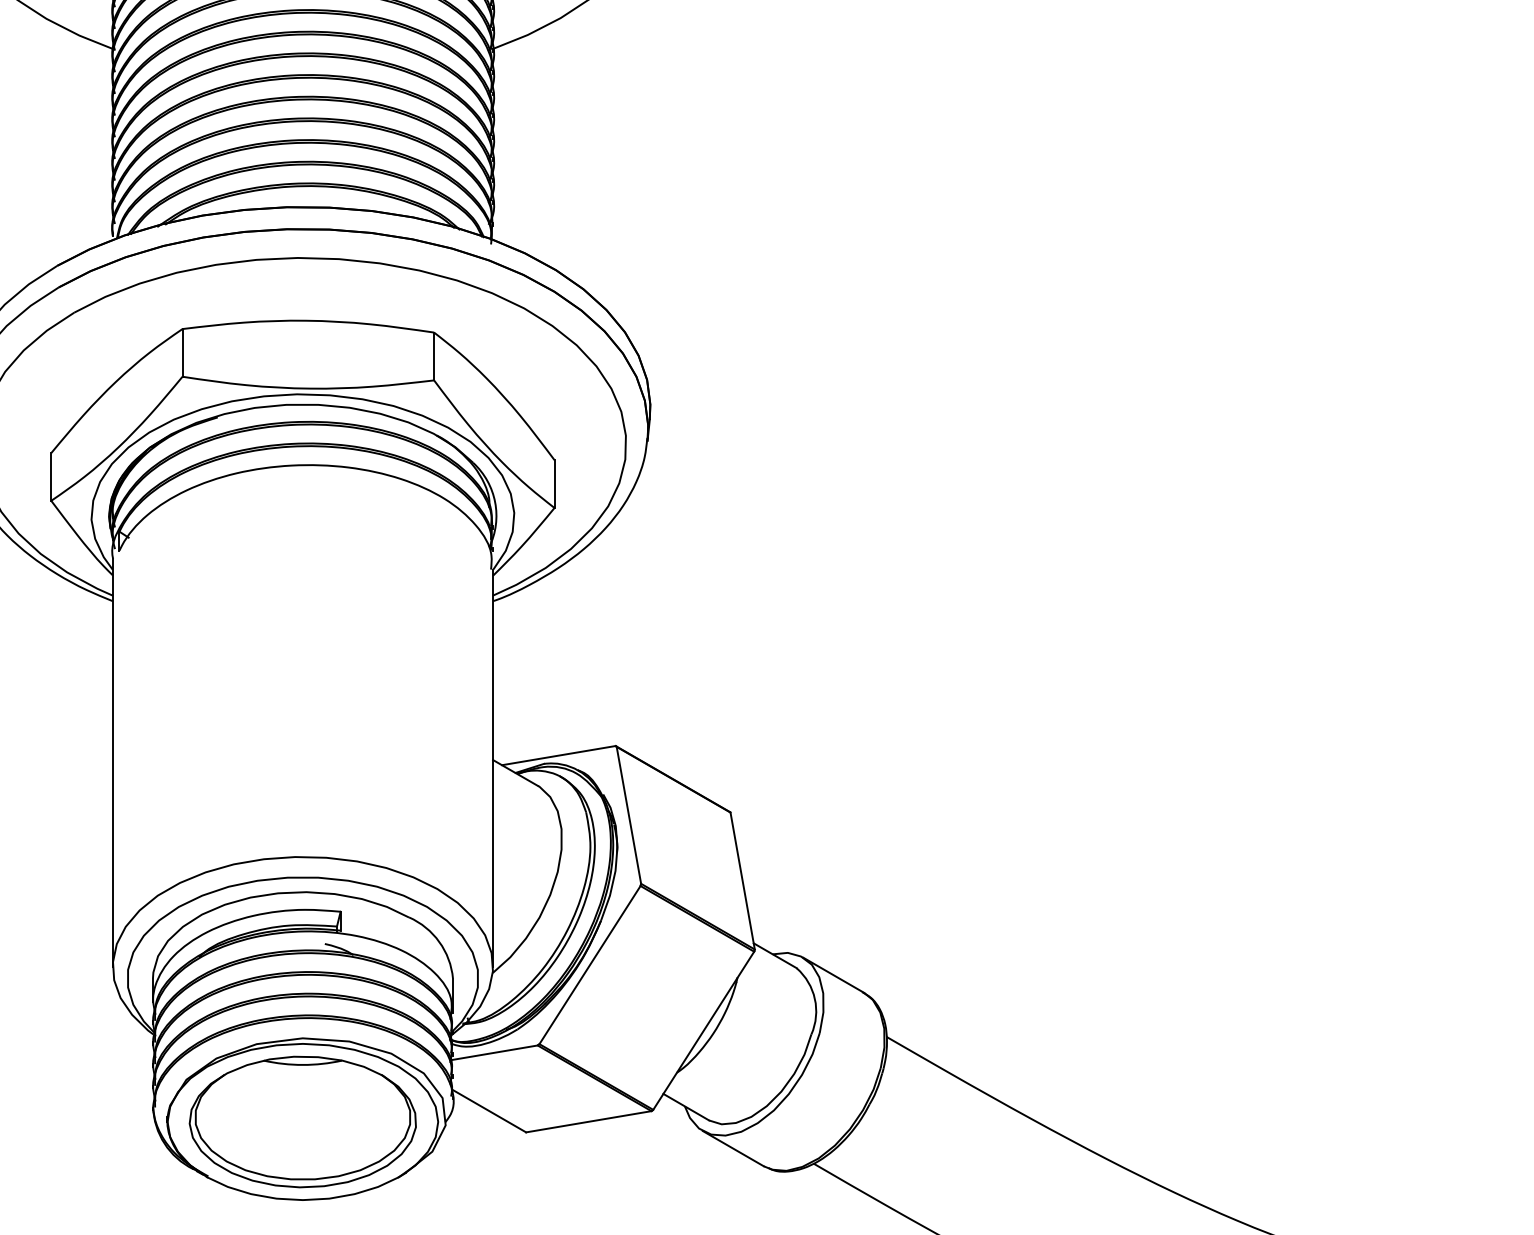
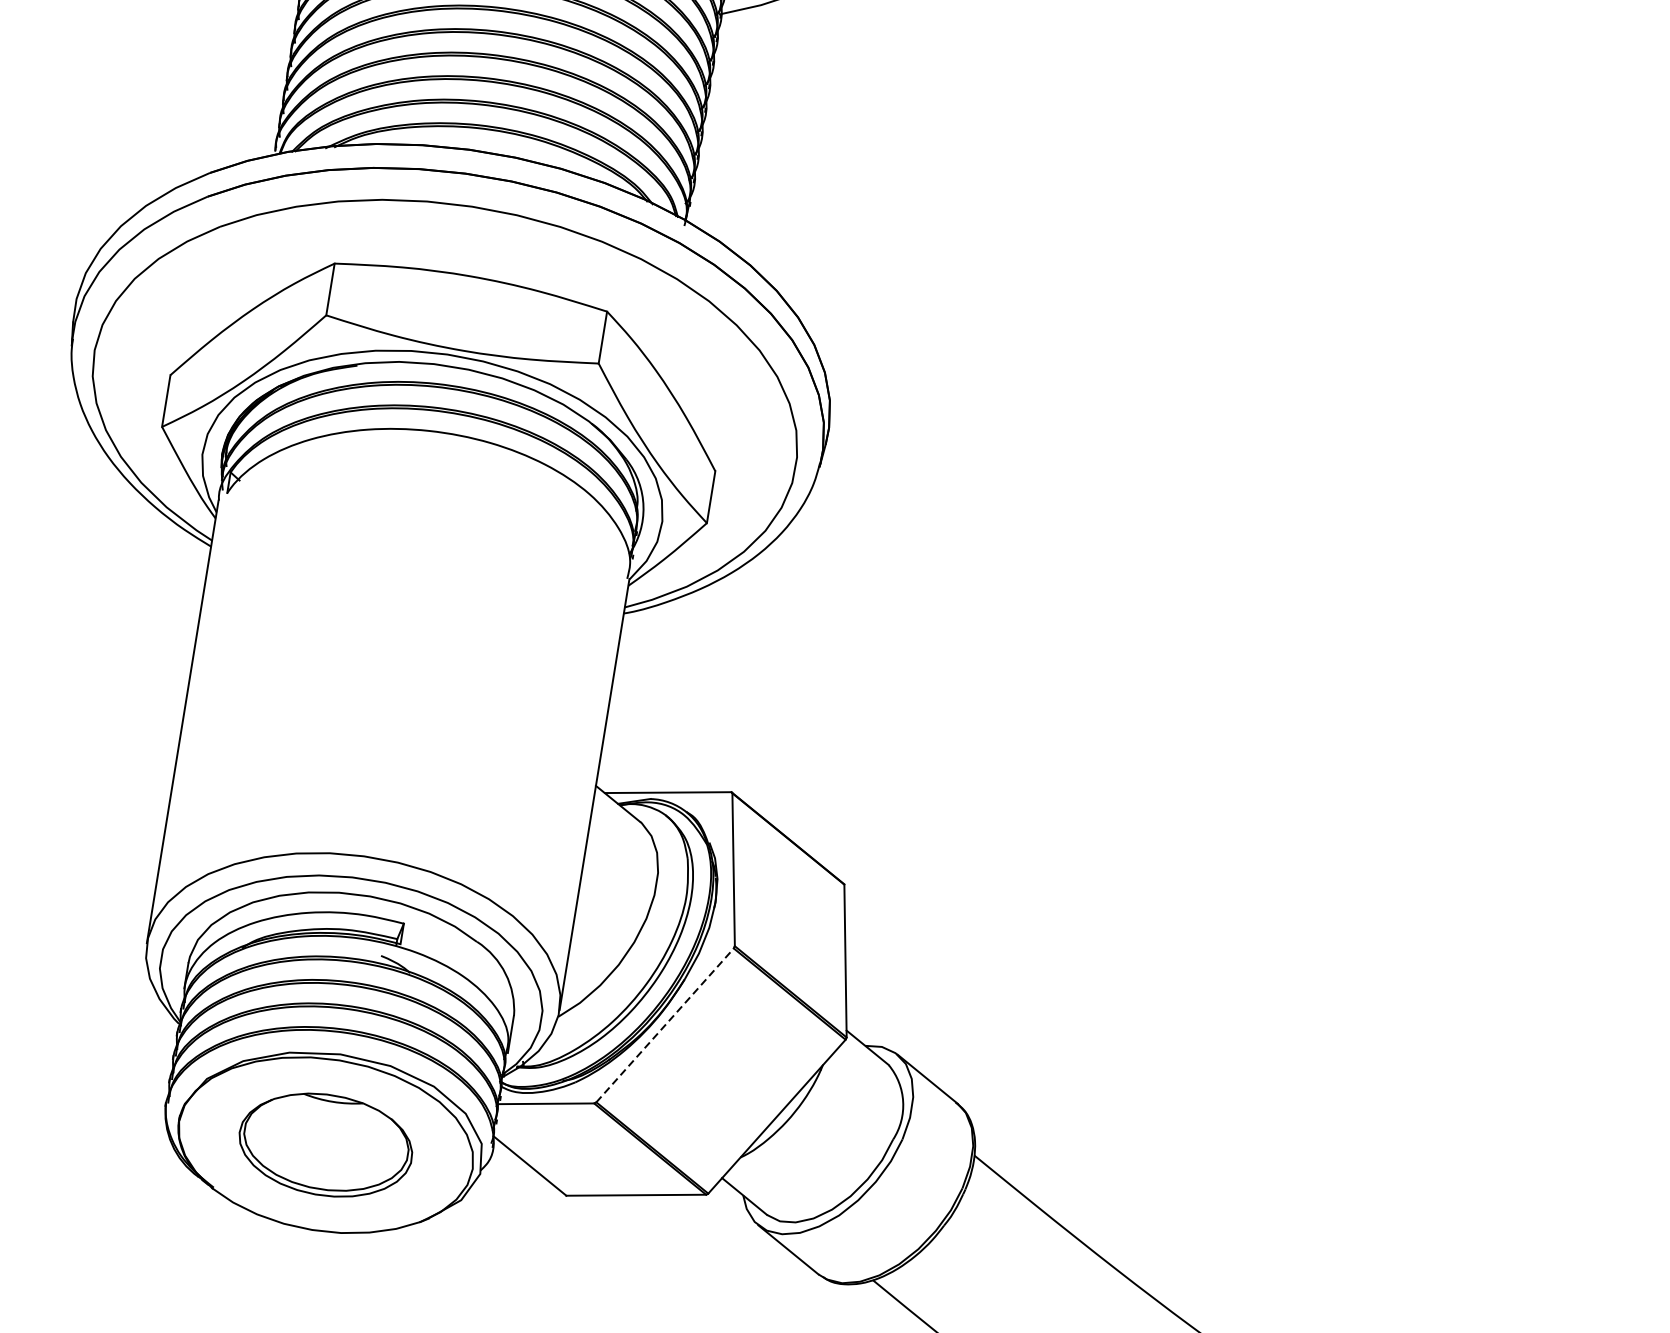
line: (590, 965) -> (665, 1025), solid -> dashed
part: (302, 1121) -> (325, 1144), size x0.7

